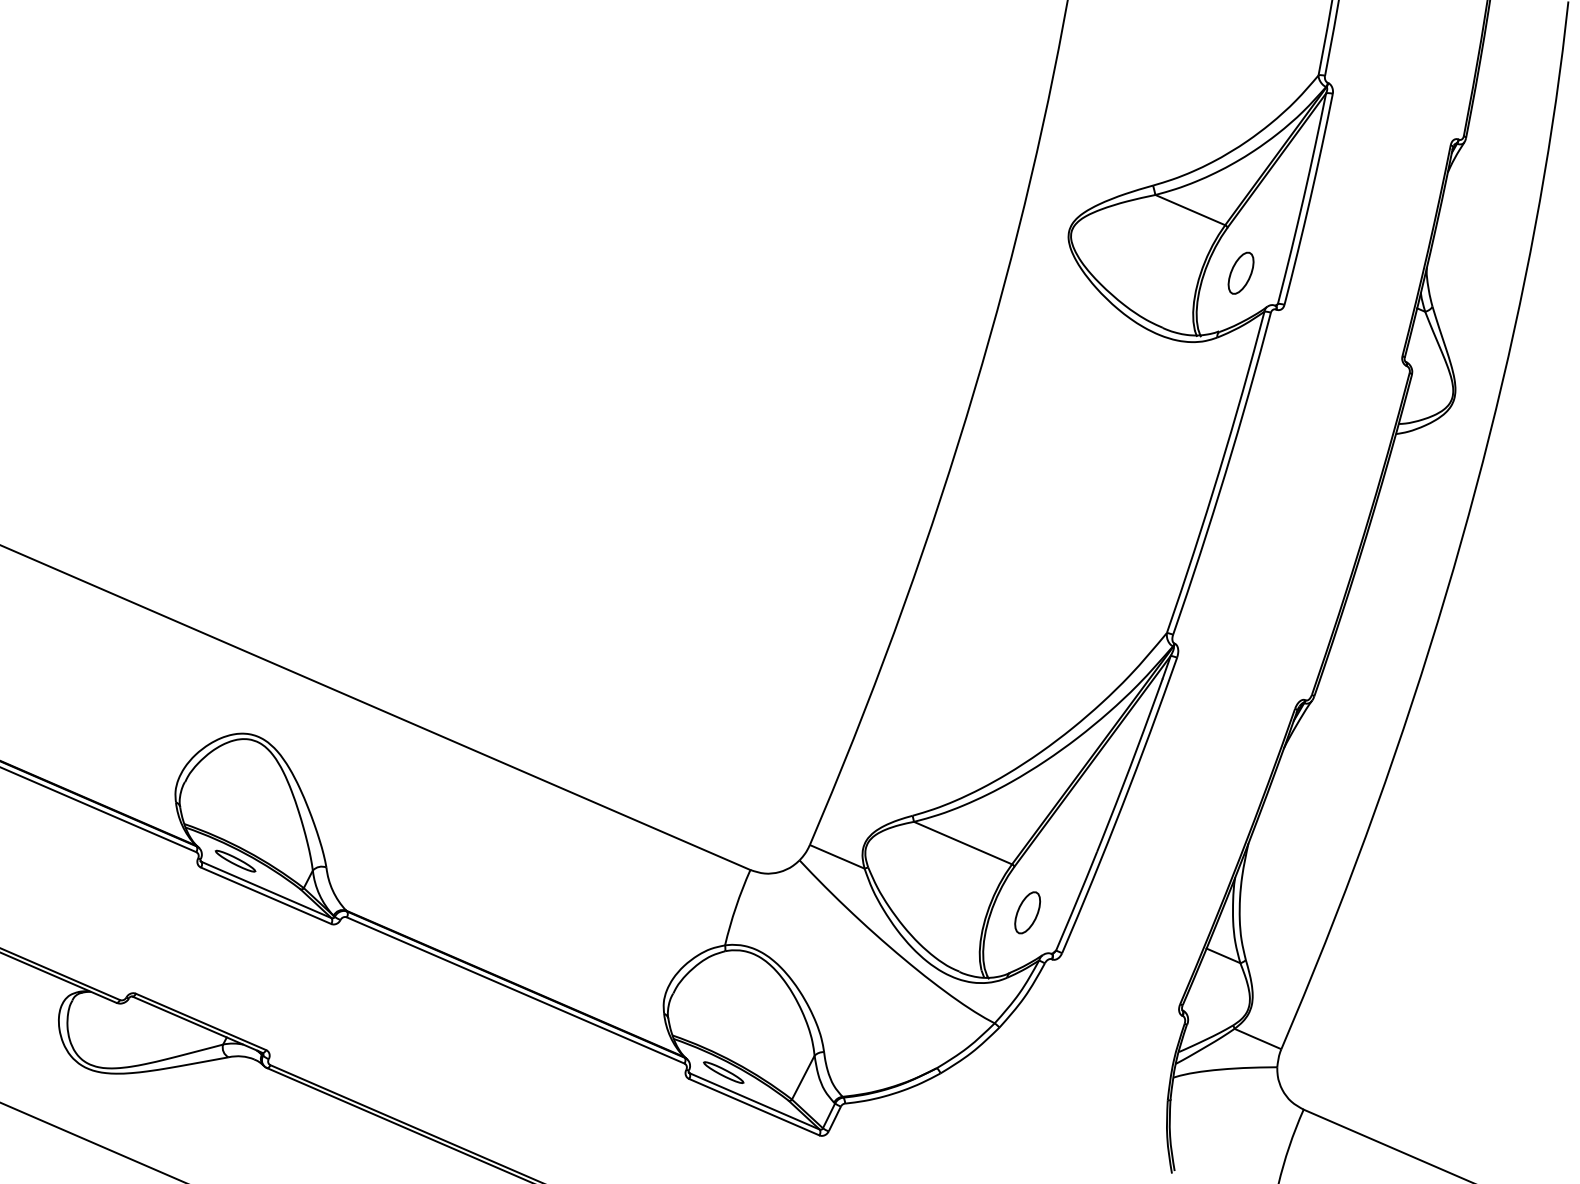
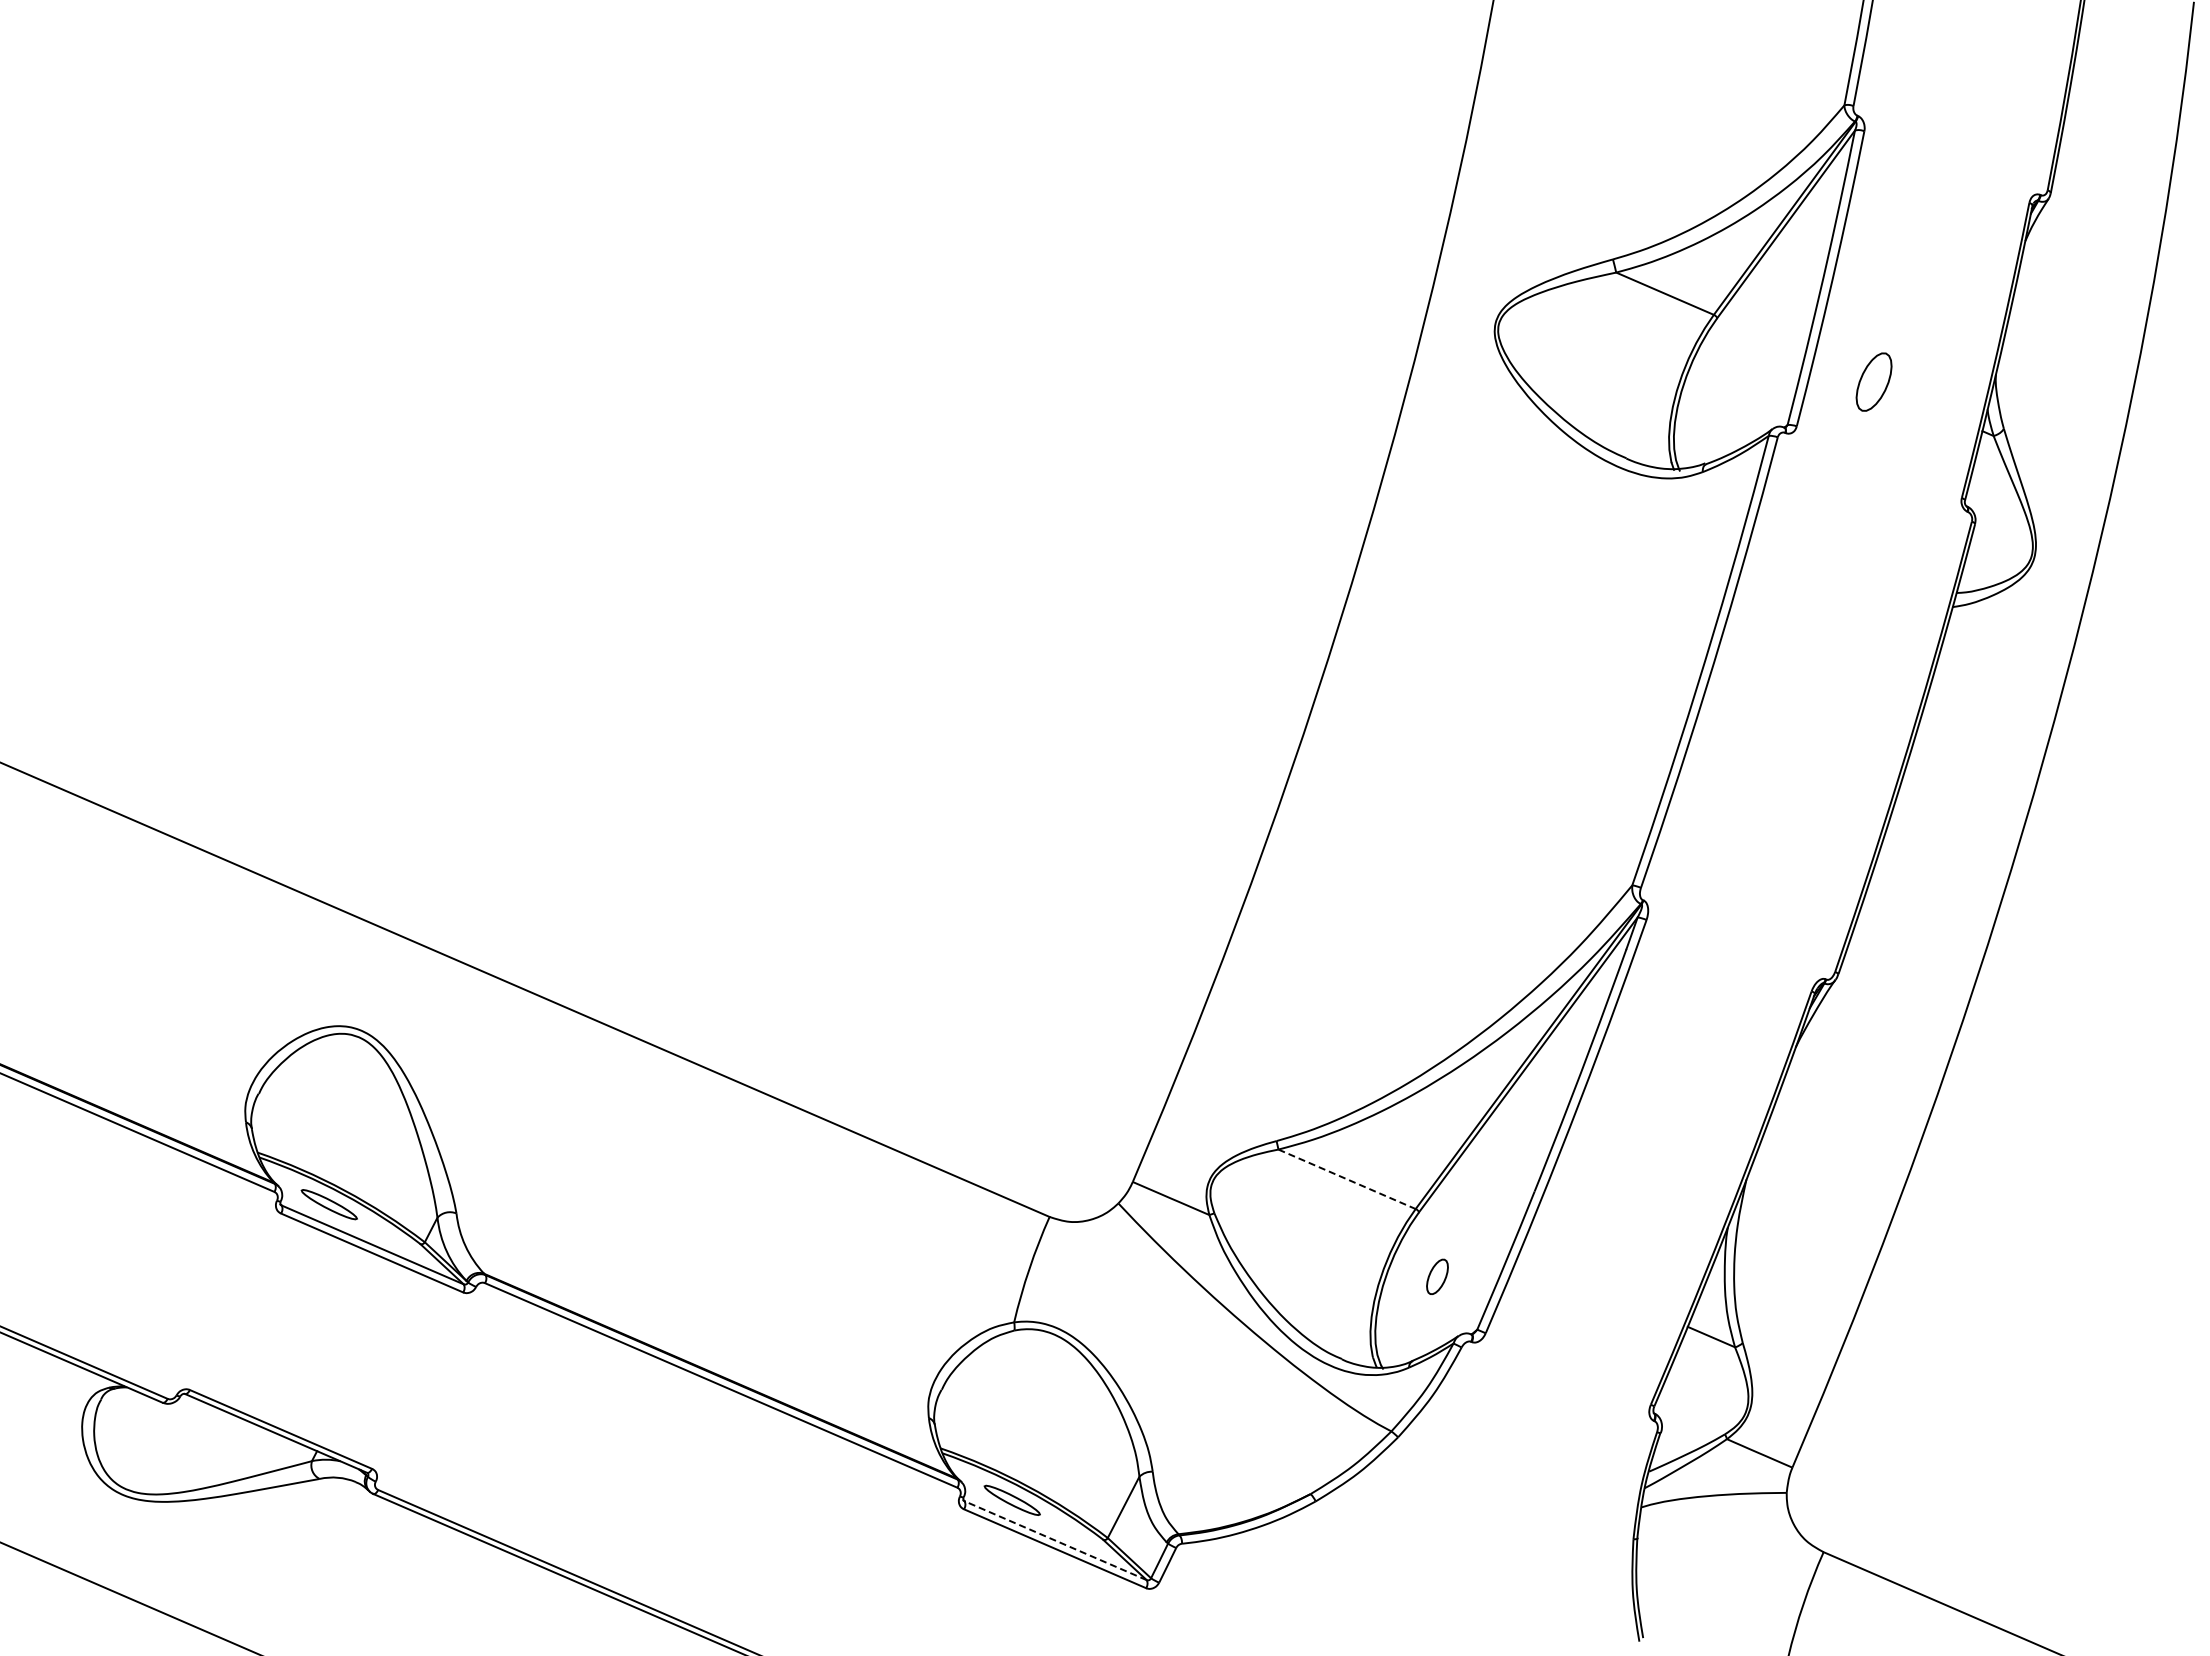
part: (1240, 272) -> (1873, 381), moved
line: (963, 843) -> (1347, 1179), solid -> dashed
part: (1027, 912) -> (1437, 1276), size x0.6
line: (754, 1101) -> (1055, 1540), solid -> dashed

